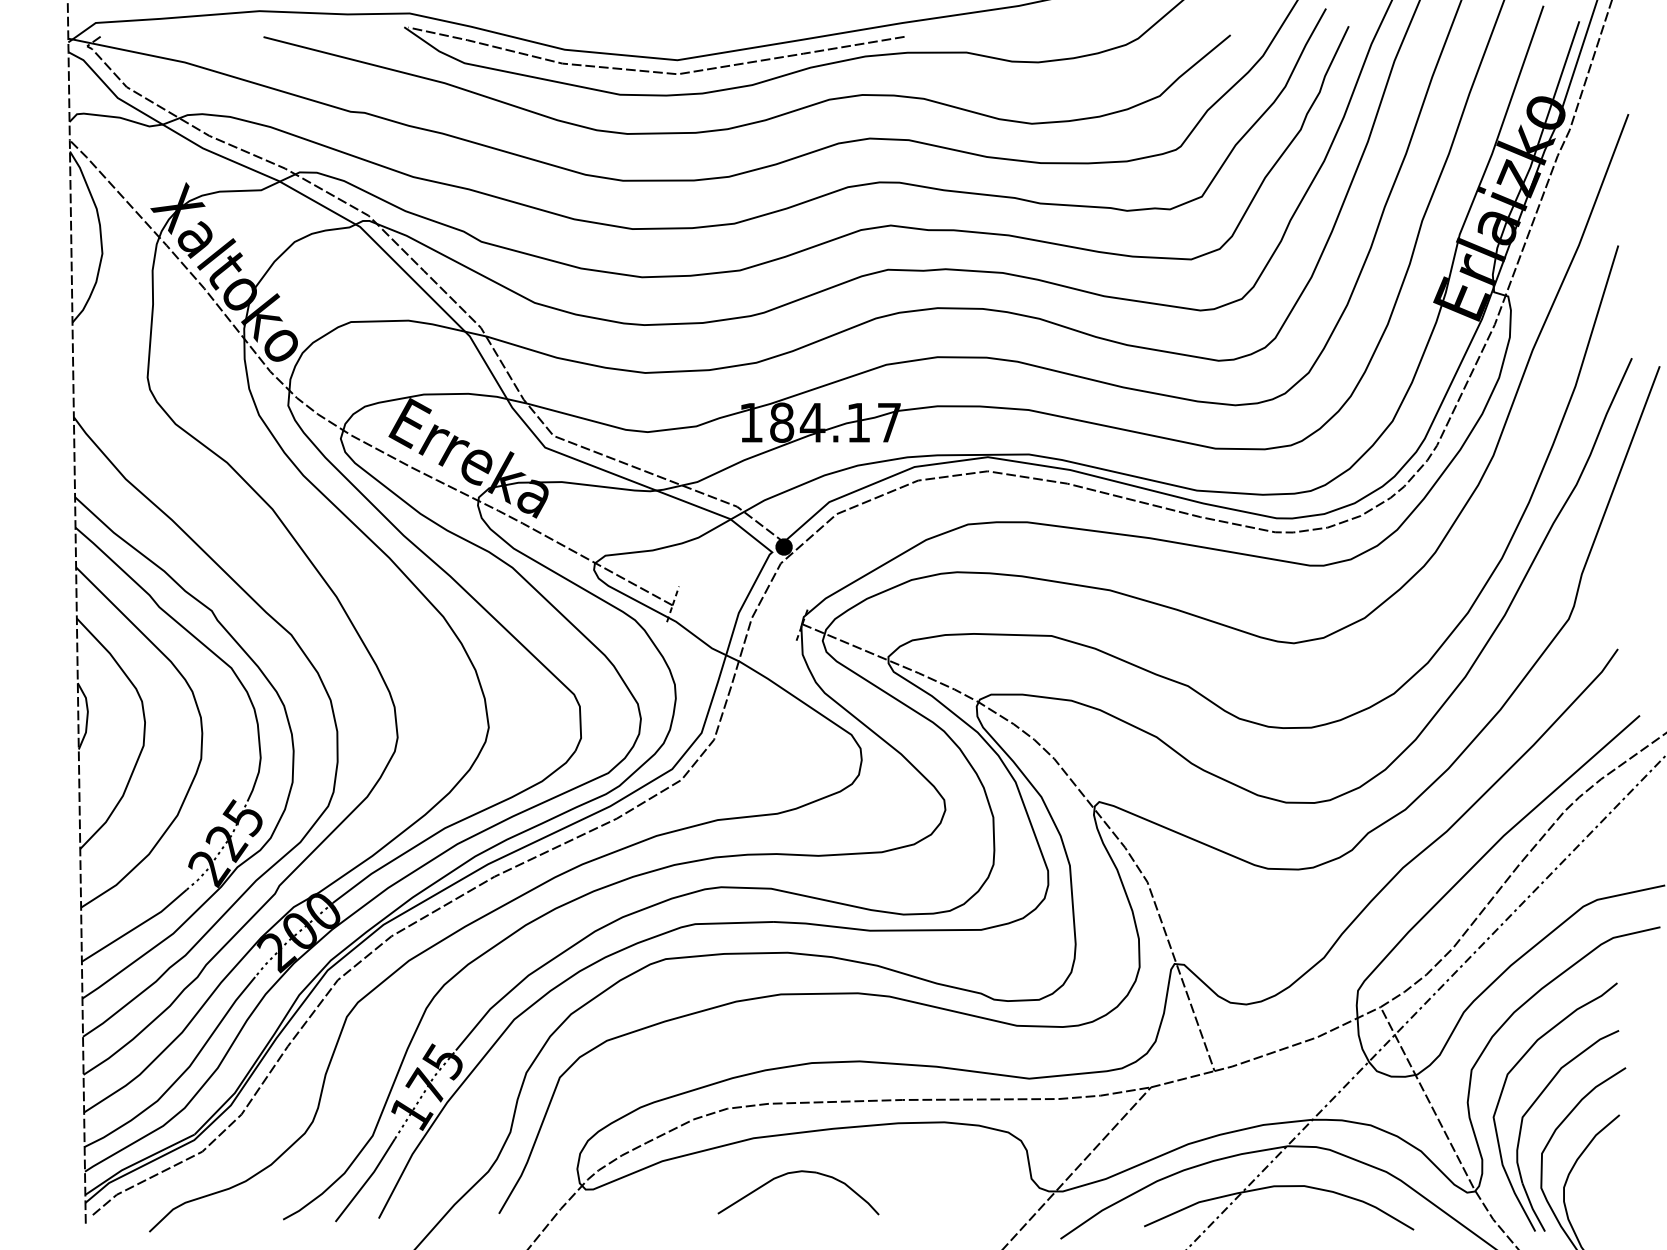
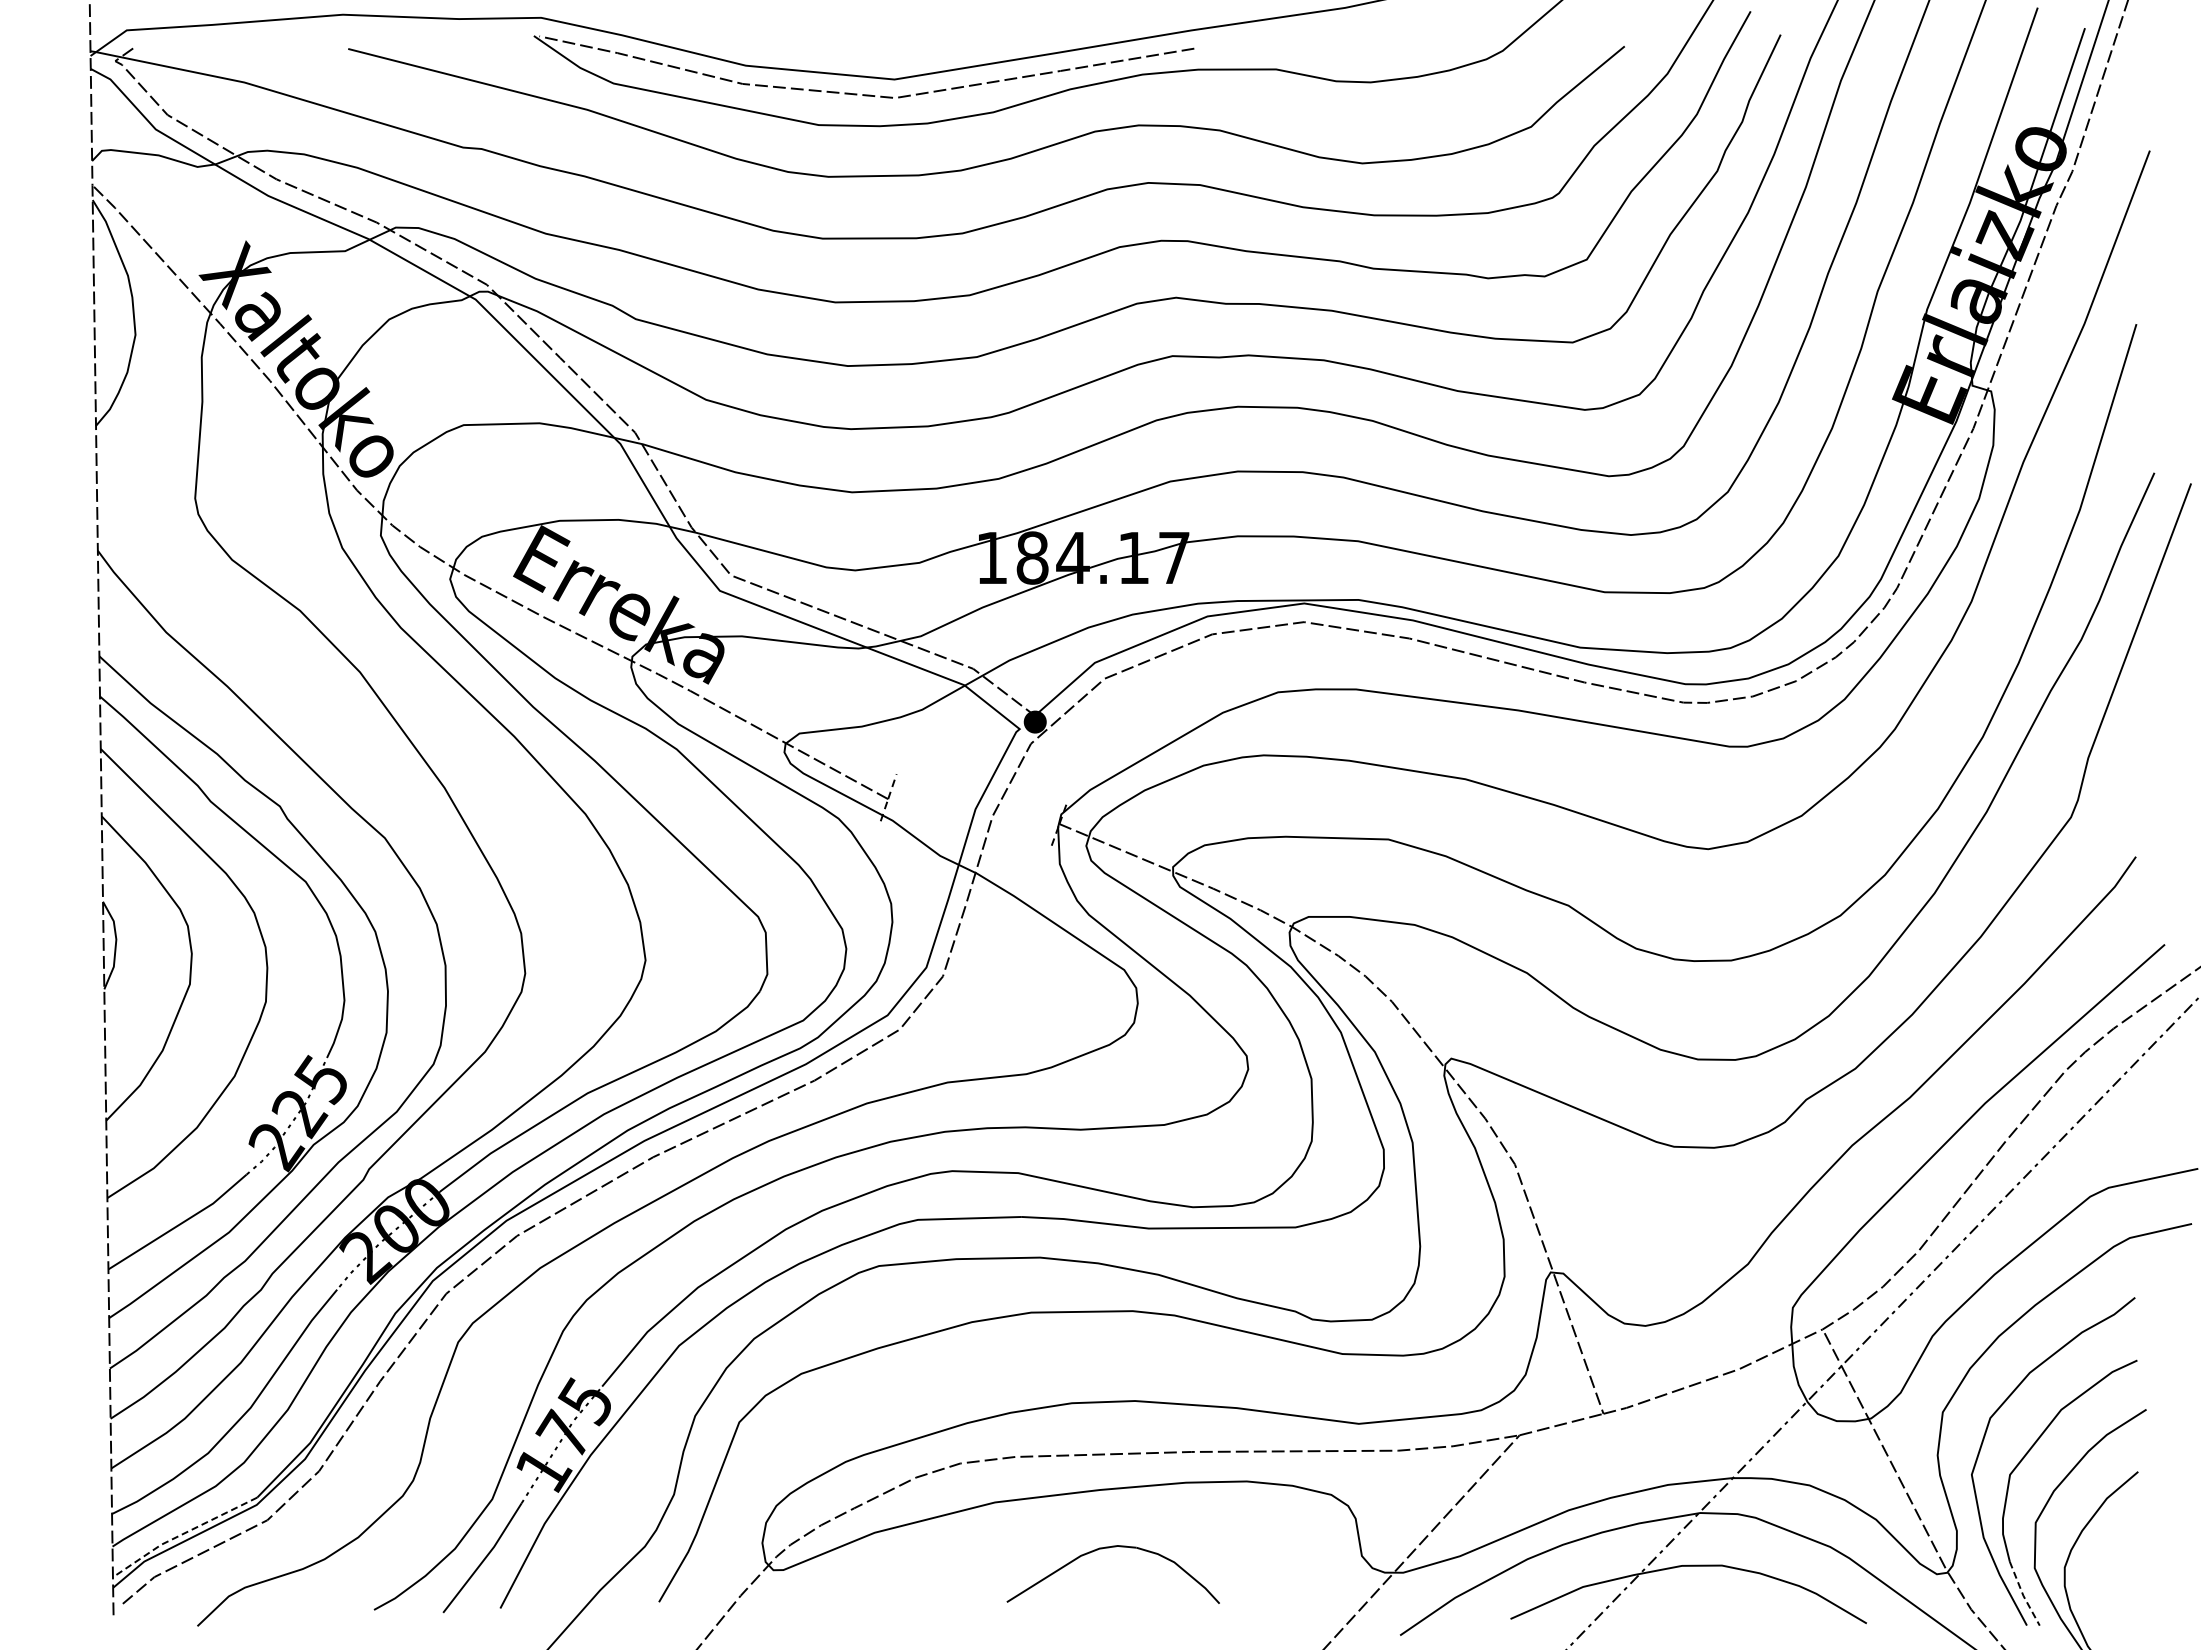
line: (138, 1162) -> (182, 1534), solid -> dashed
part: (795, 1173) -> (1109, 1548), moved
line: (1532, 1208) -> (2023, 1595), solid -> dashed

